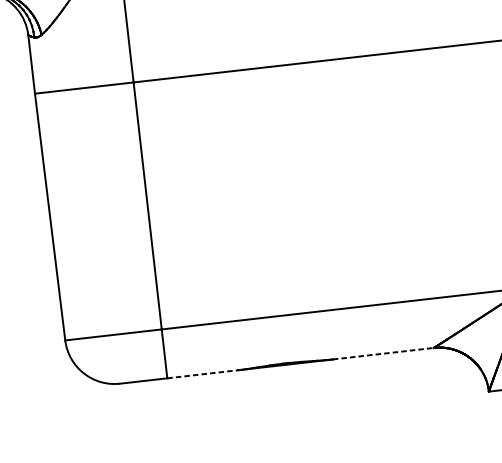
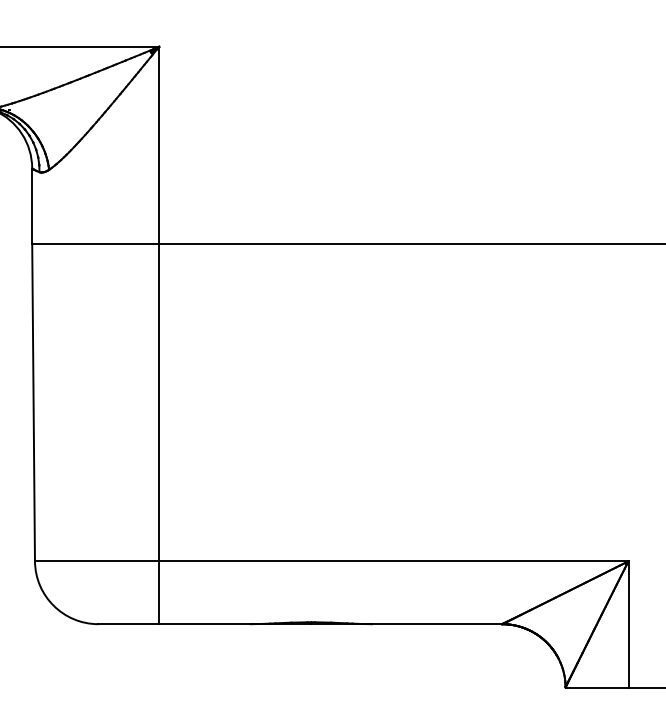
line: (383, 353) -> (437, 624), dashed -> solid
line: (202, 374) -> (204, 624), dashed -> solid

